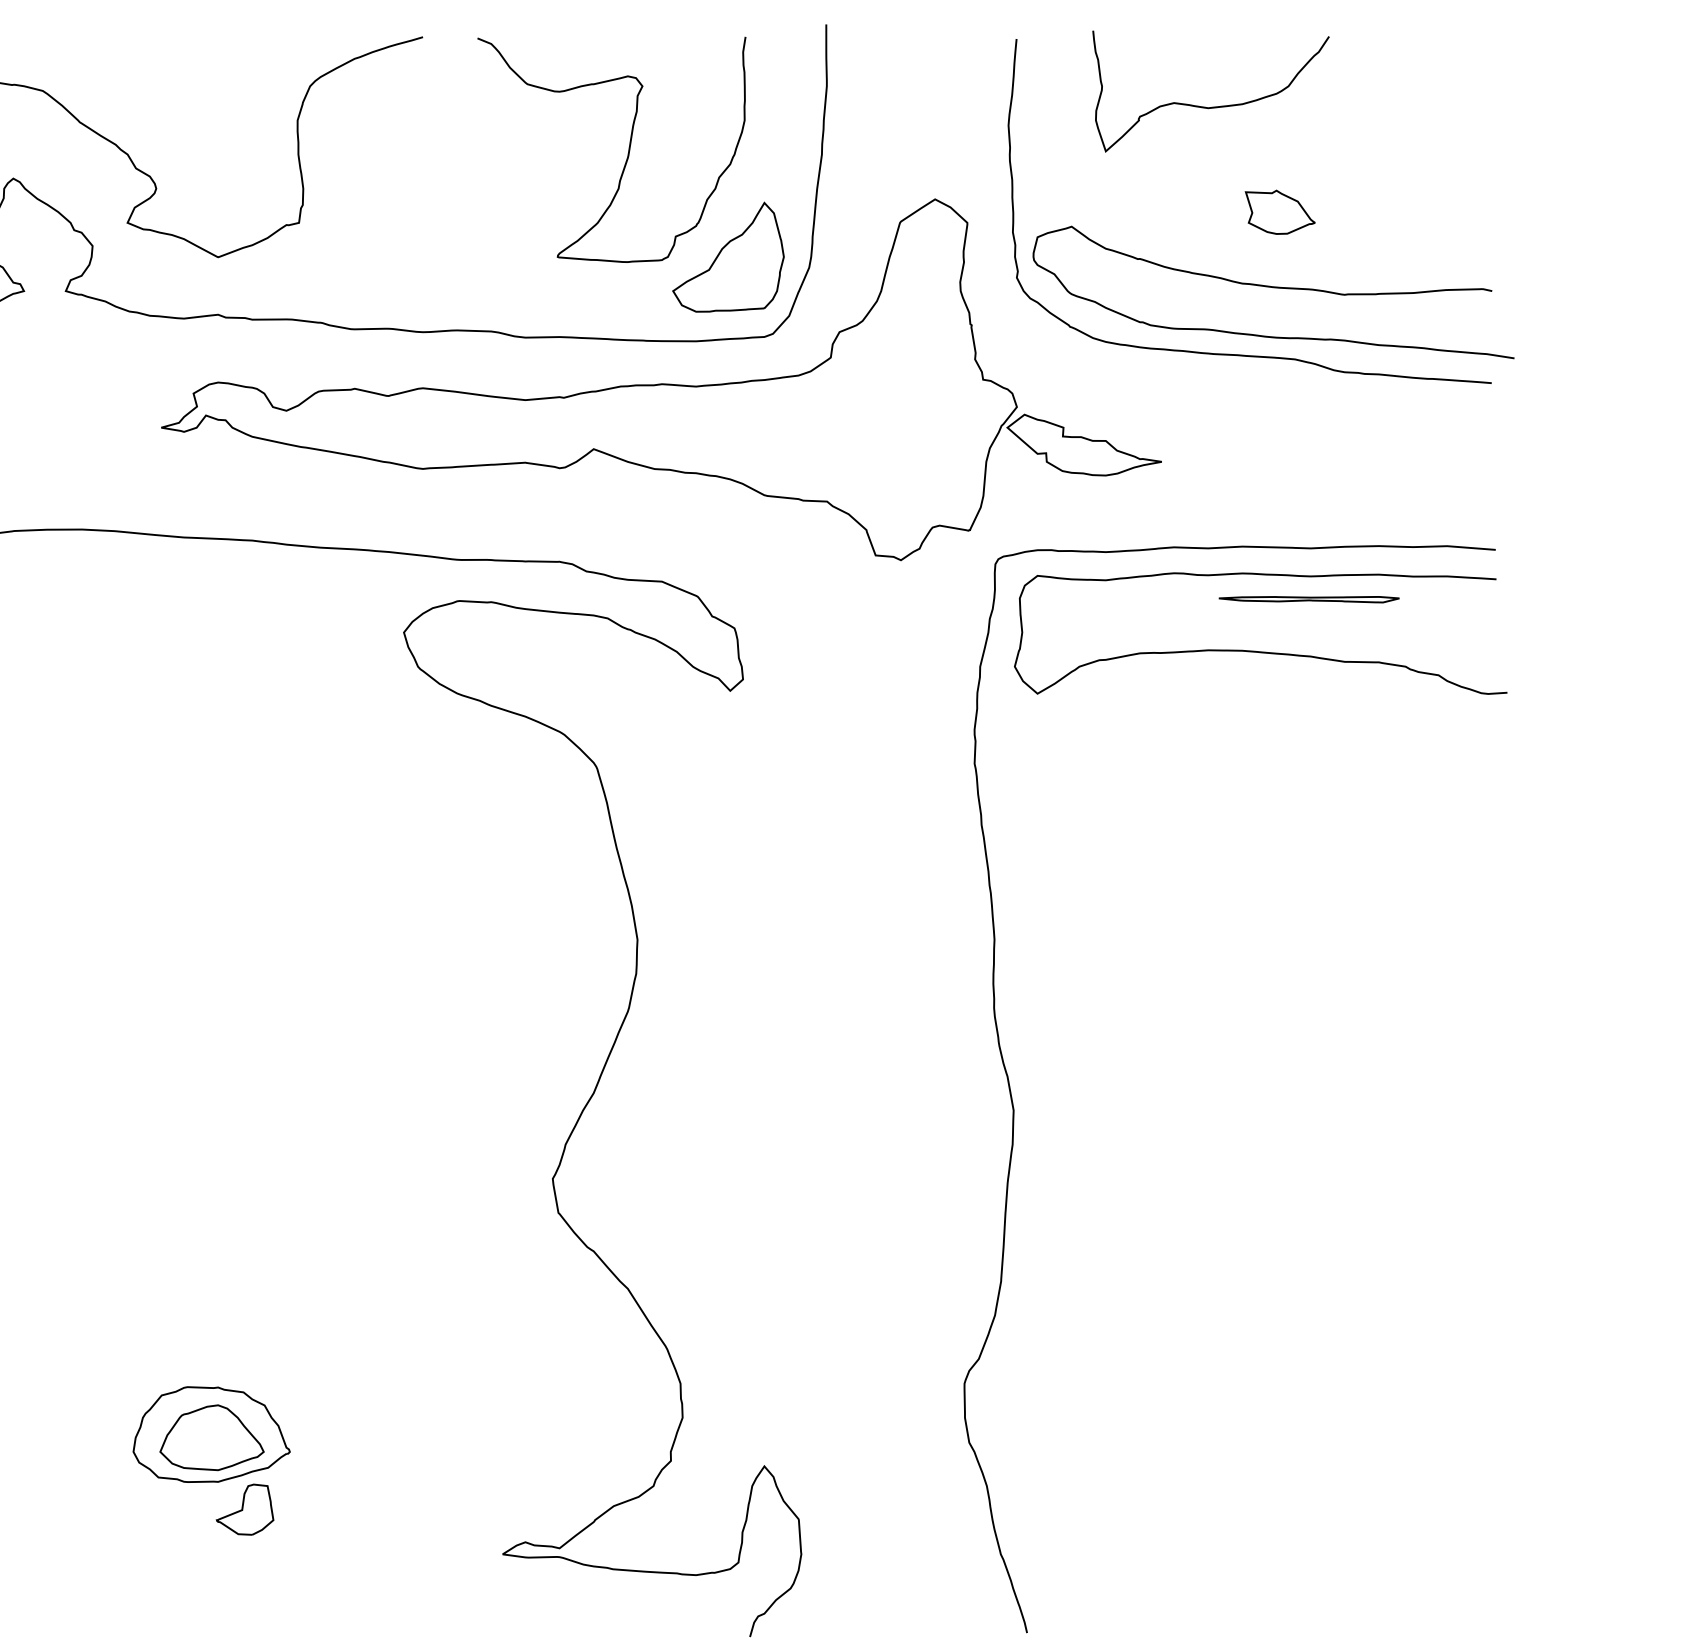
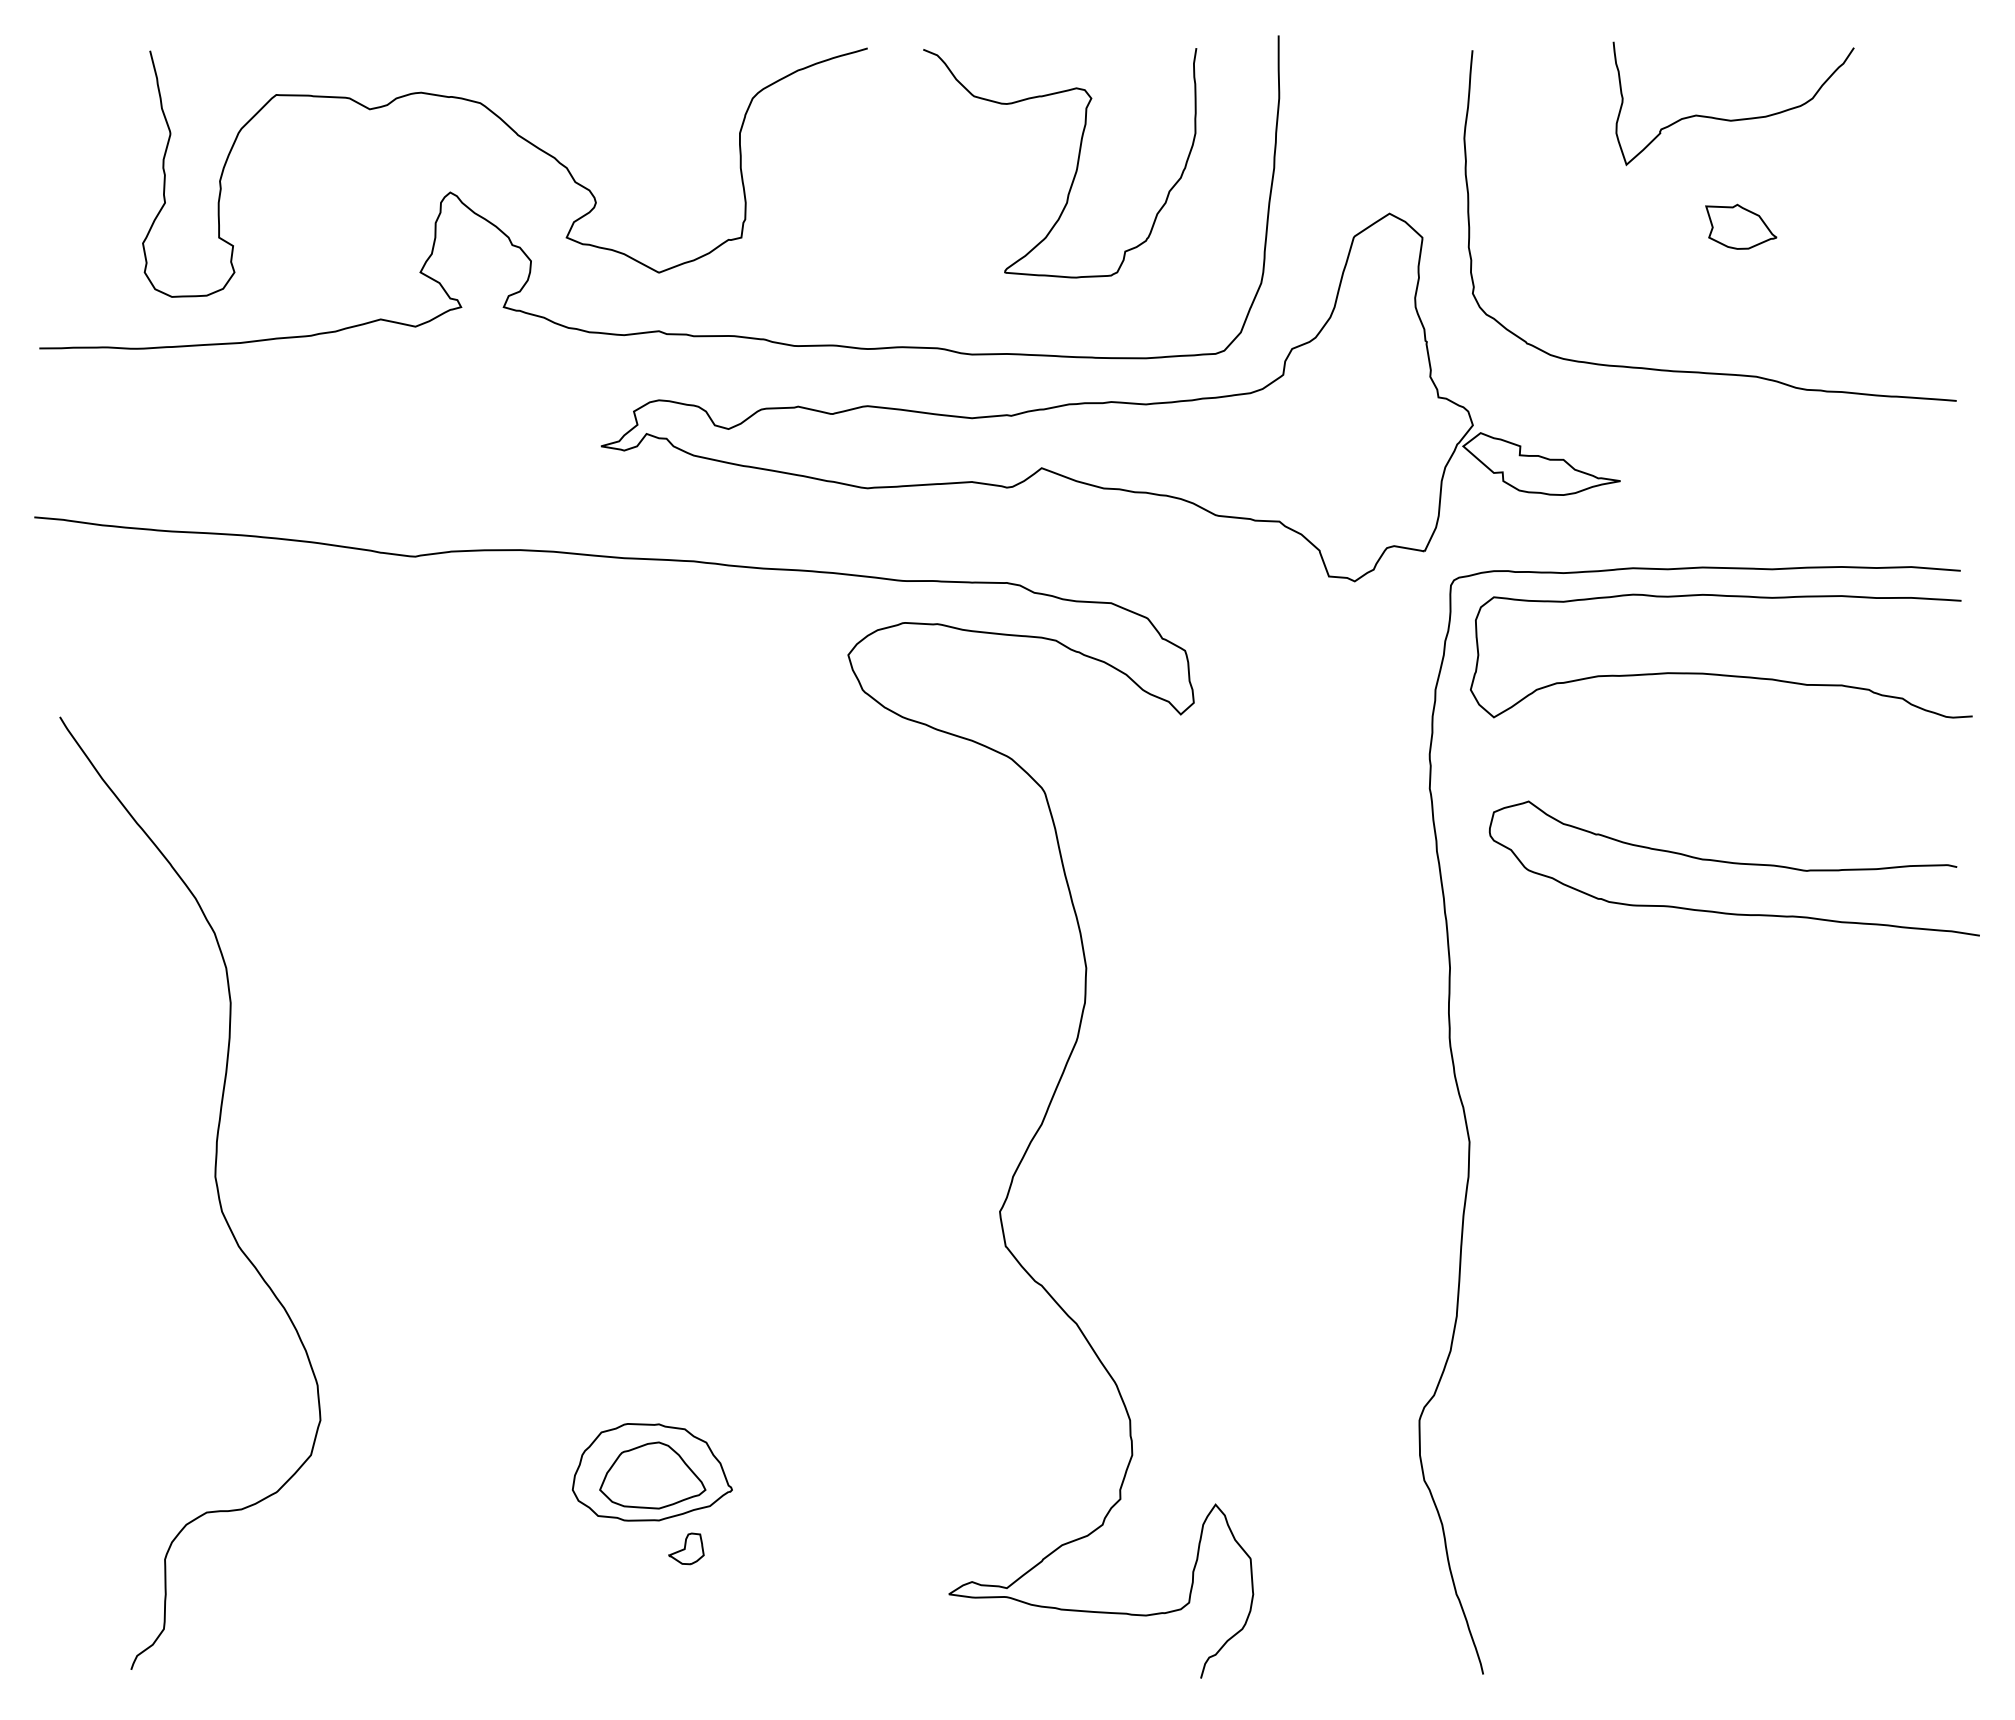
curve: (1210, 106) -> (1733, 119), moved
part: (728, 257) -> (1178, 272), removed
curve: (1273, 288) -> (1734, 864), moved
part: (1308, 599) -> (1770, 621), removed
part: (245, 1509) -> (686, 1548), size x0.6

